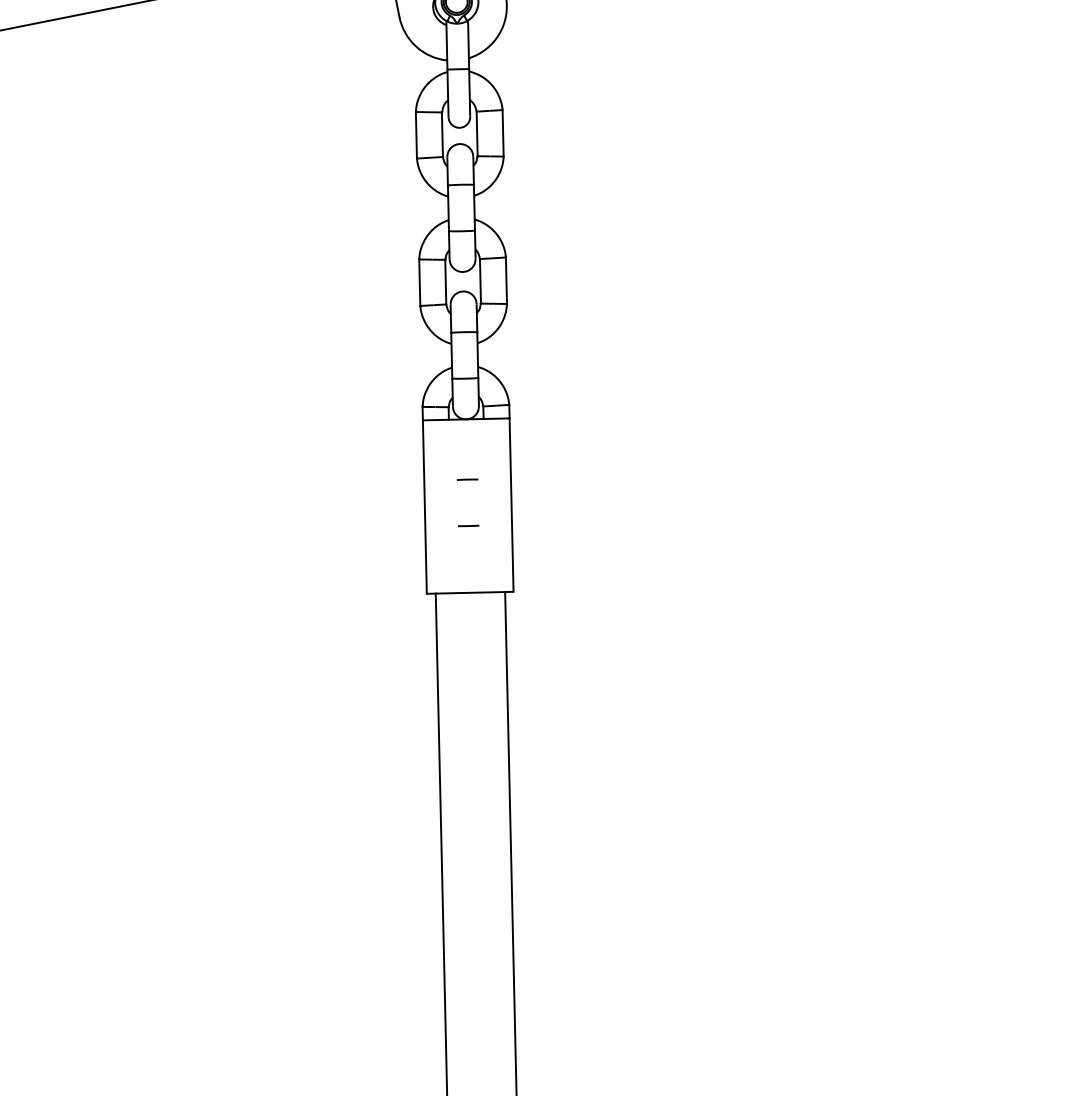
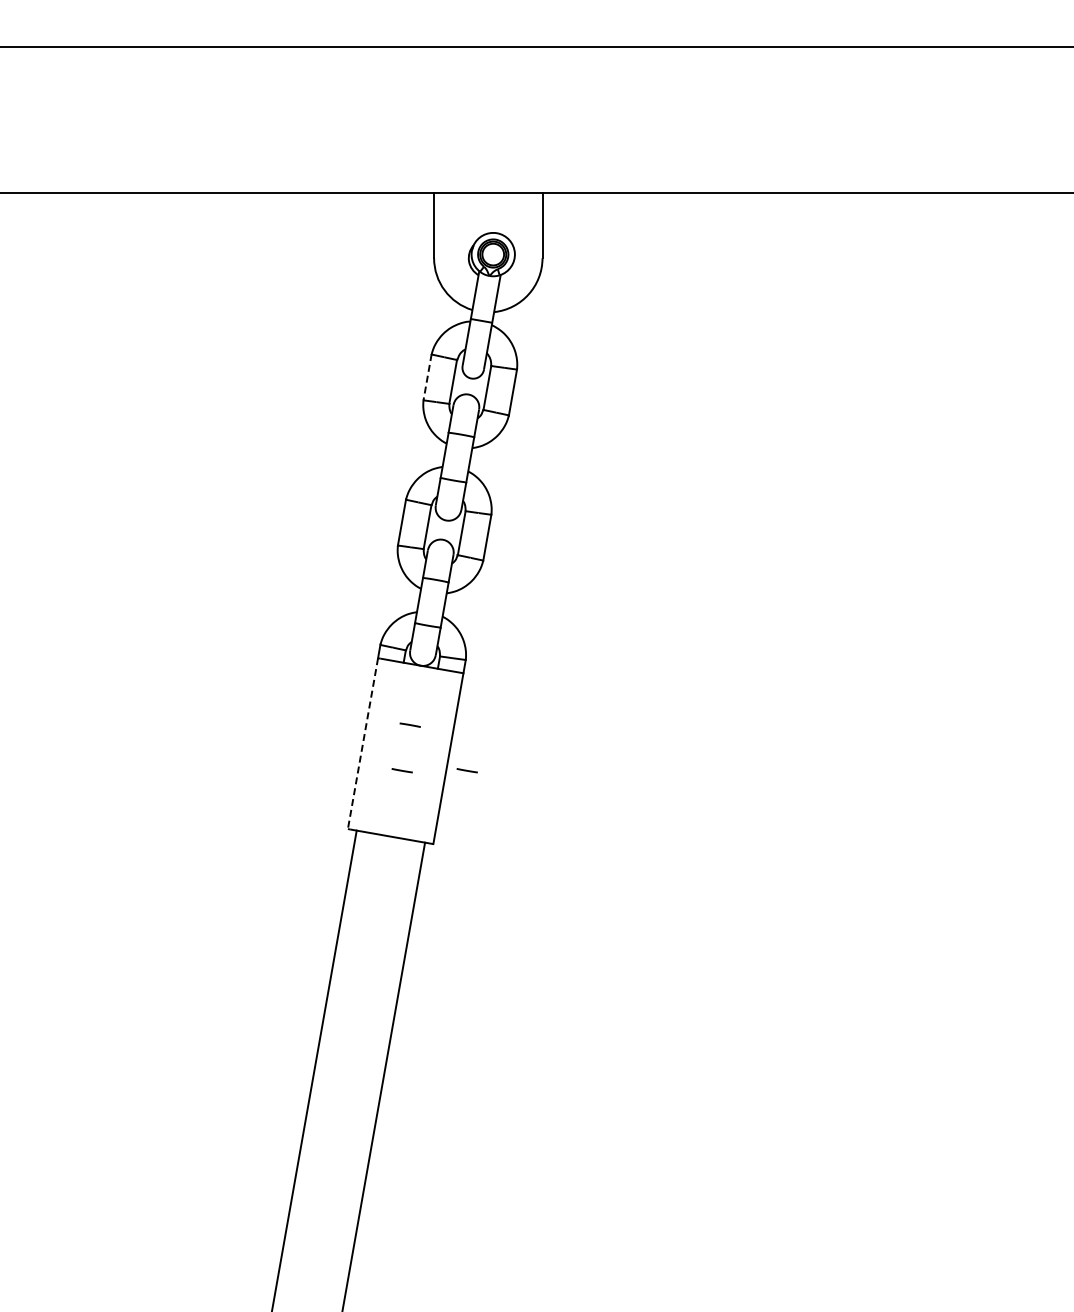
line: (416, 135) -> (427, 377), solid -> dashed
line: (425, 506) -> (363, 743), solid -> dashed
line: (531, 513) -> (466, 770), added

